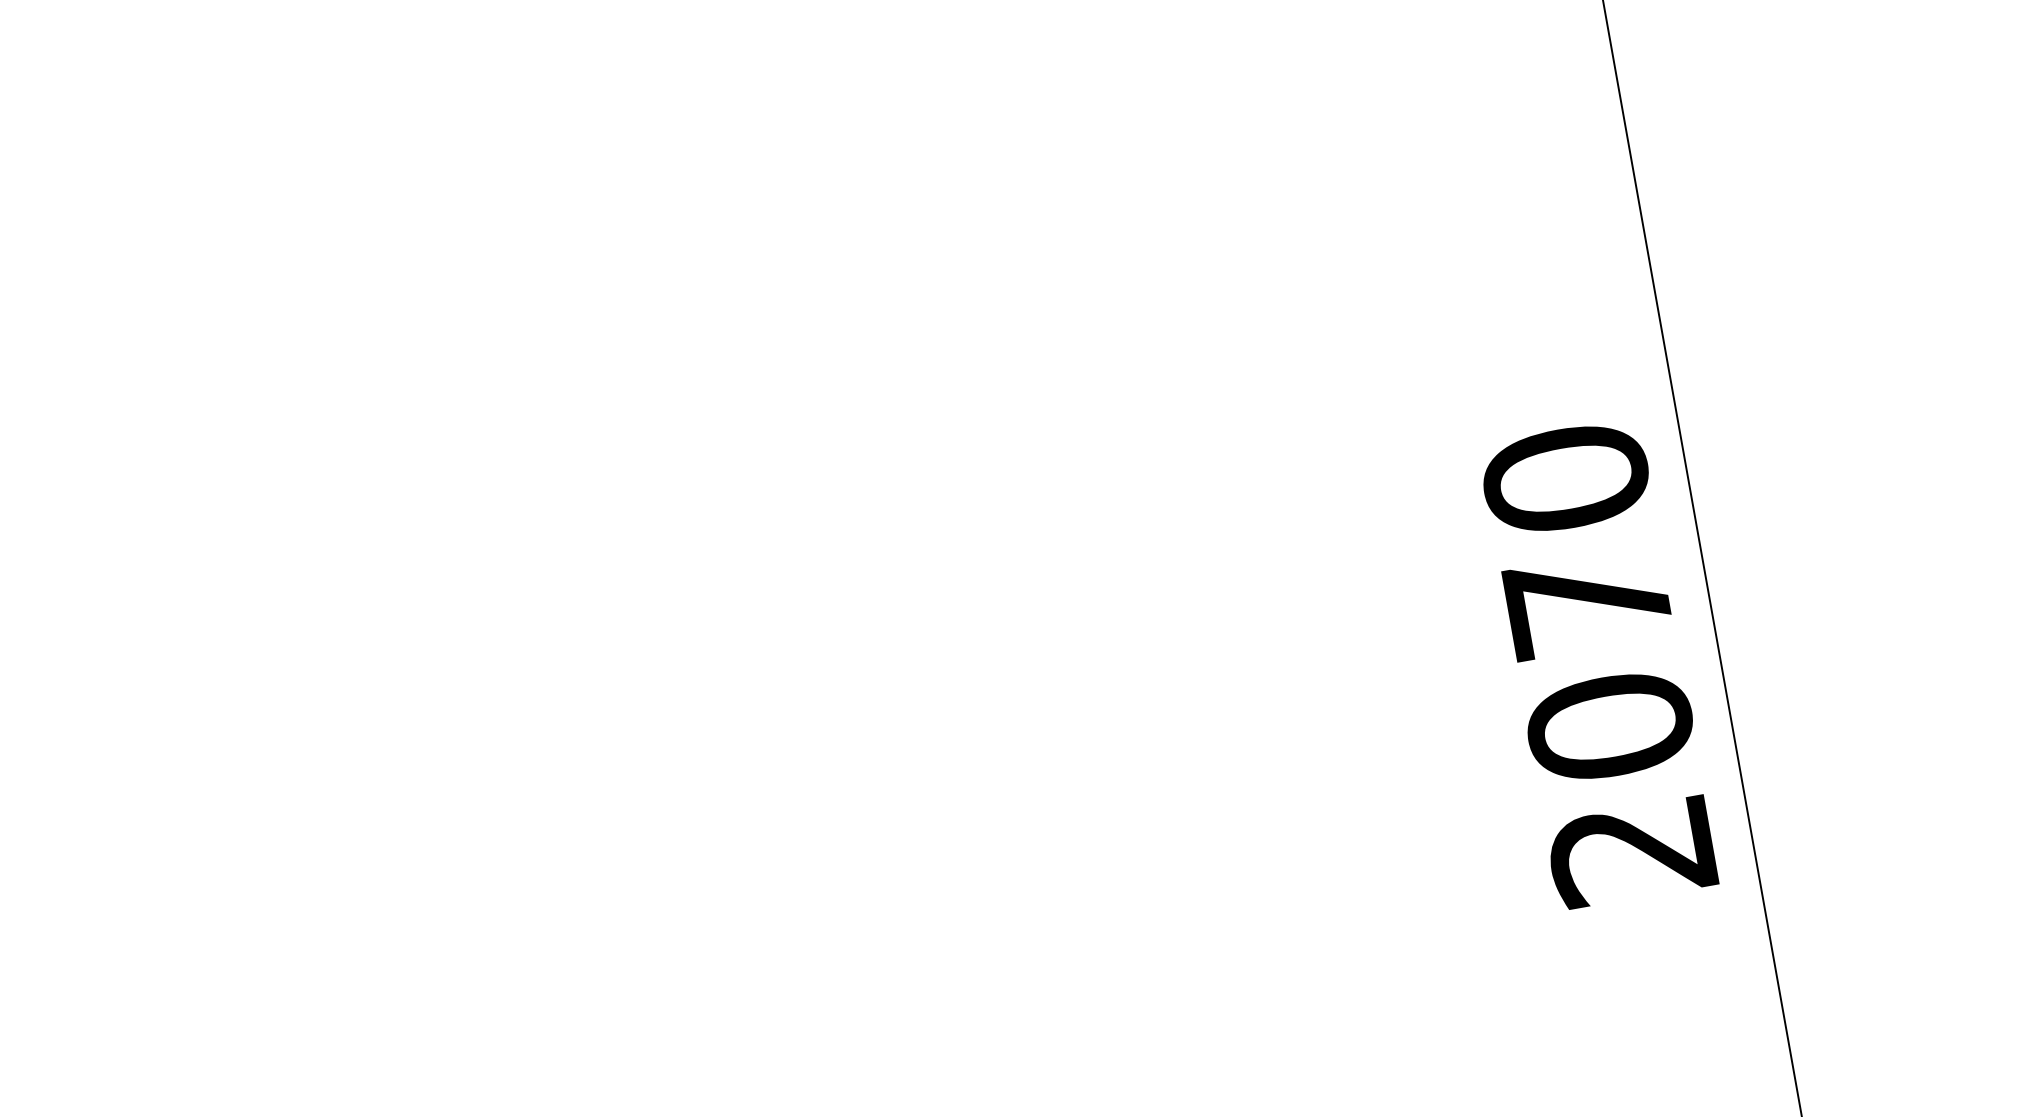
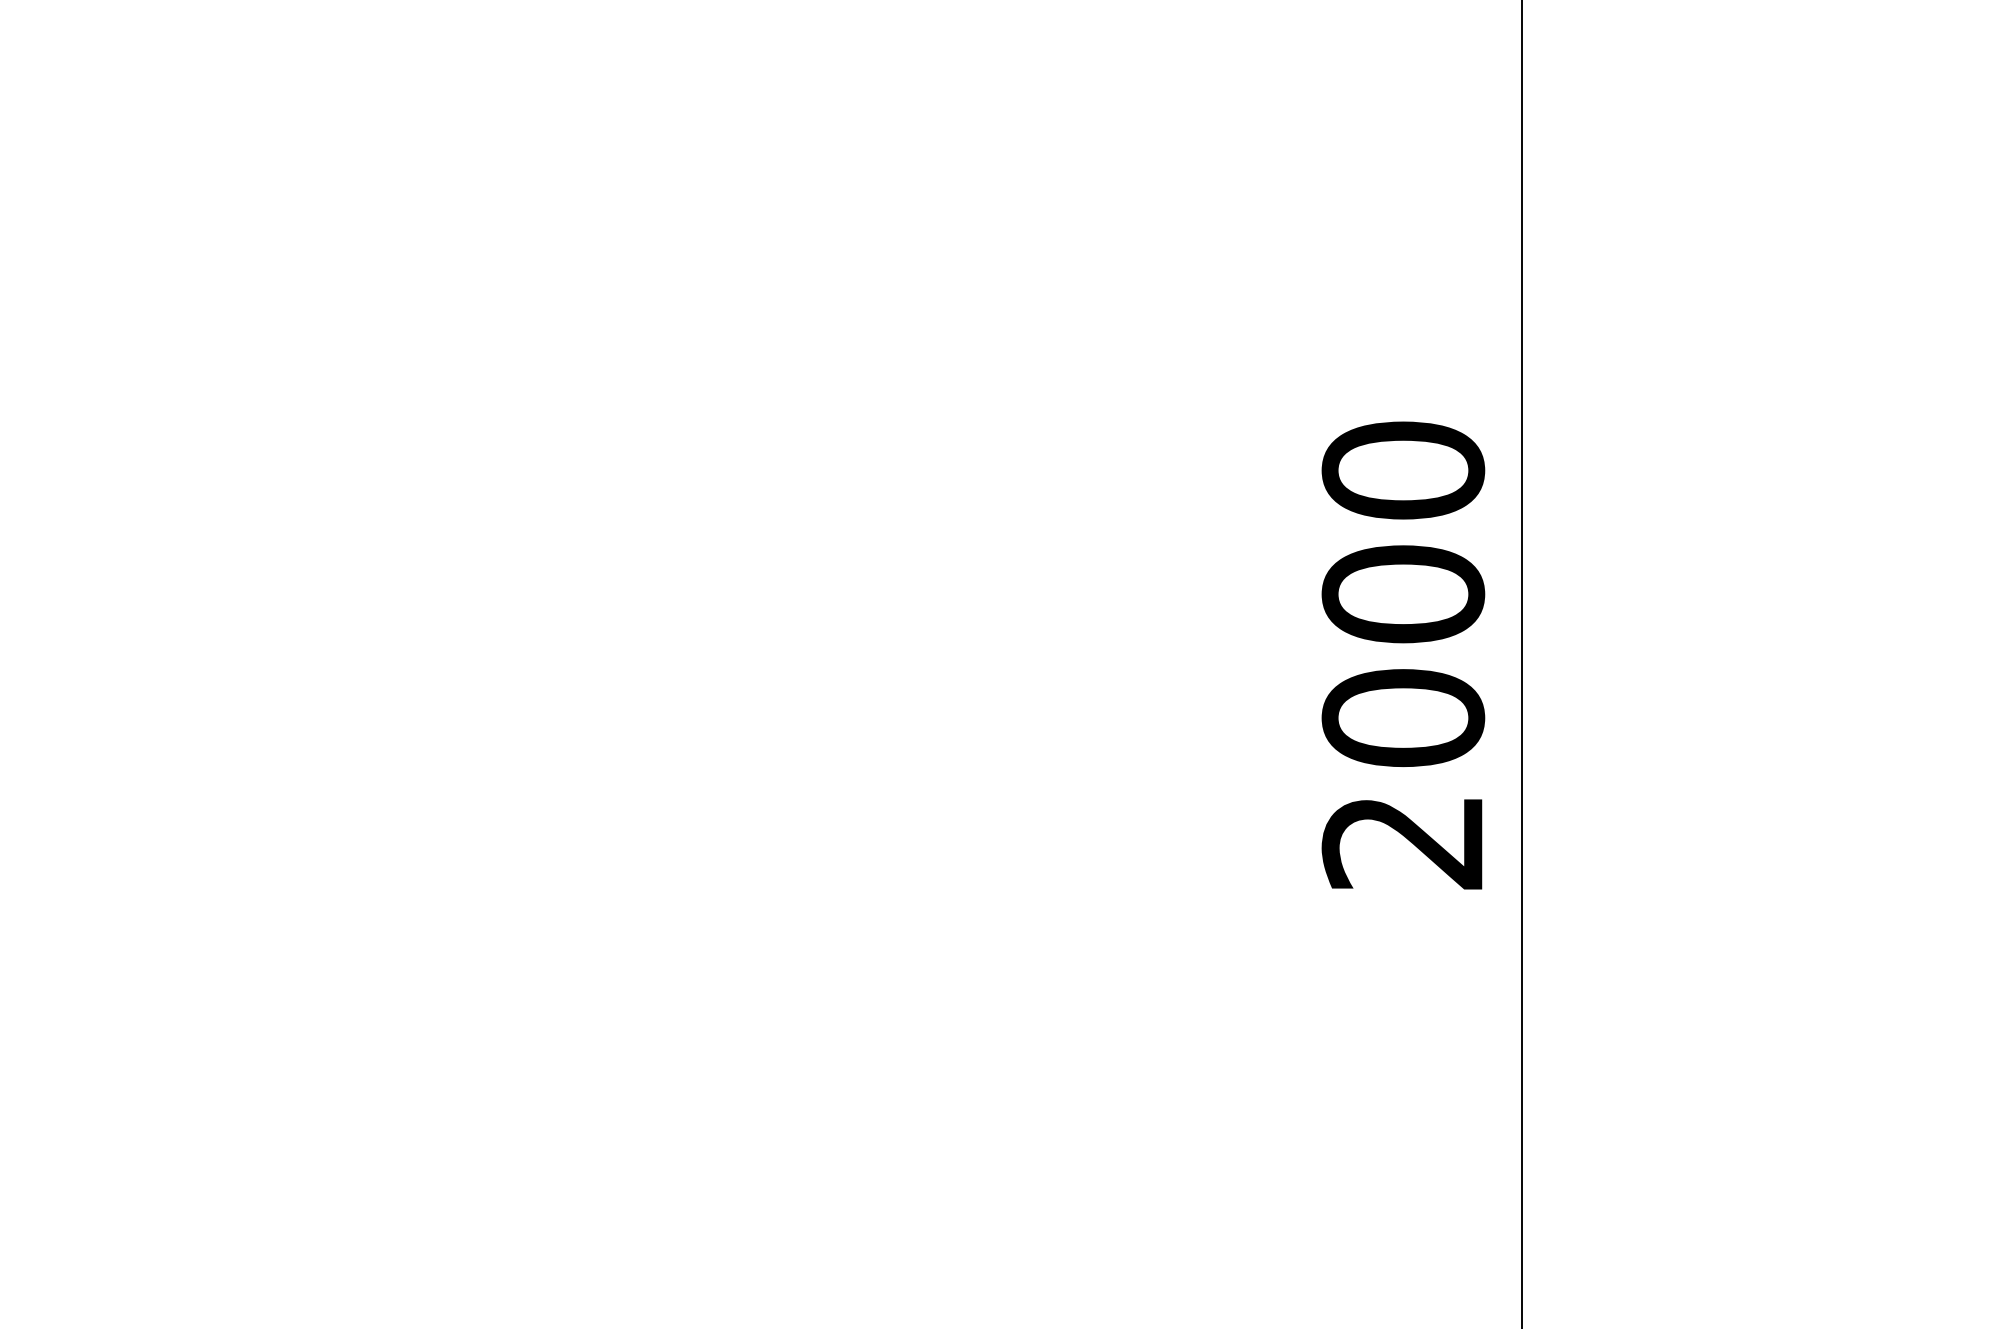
text: (1588, 602) -> (1403, 594), 2070 -> 2000

